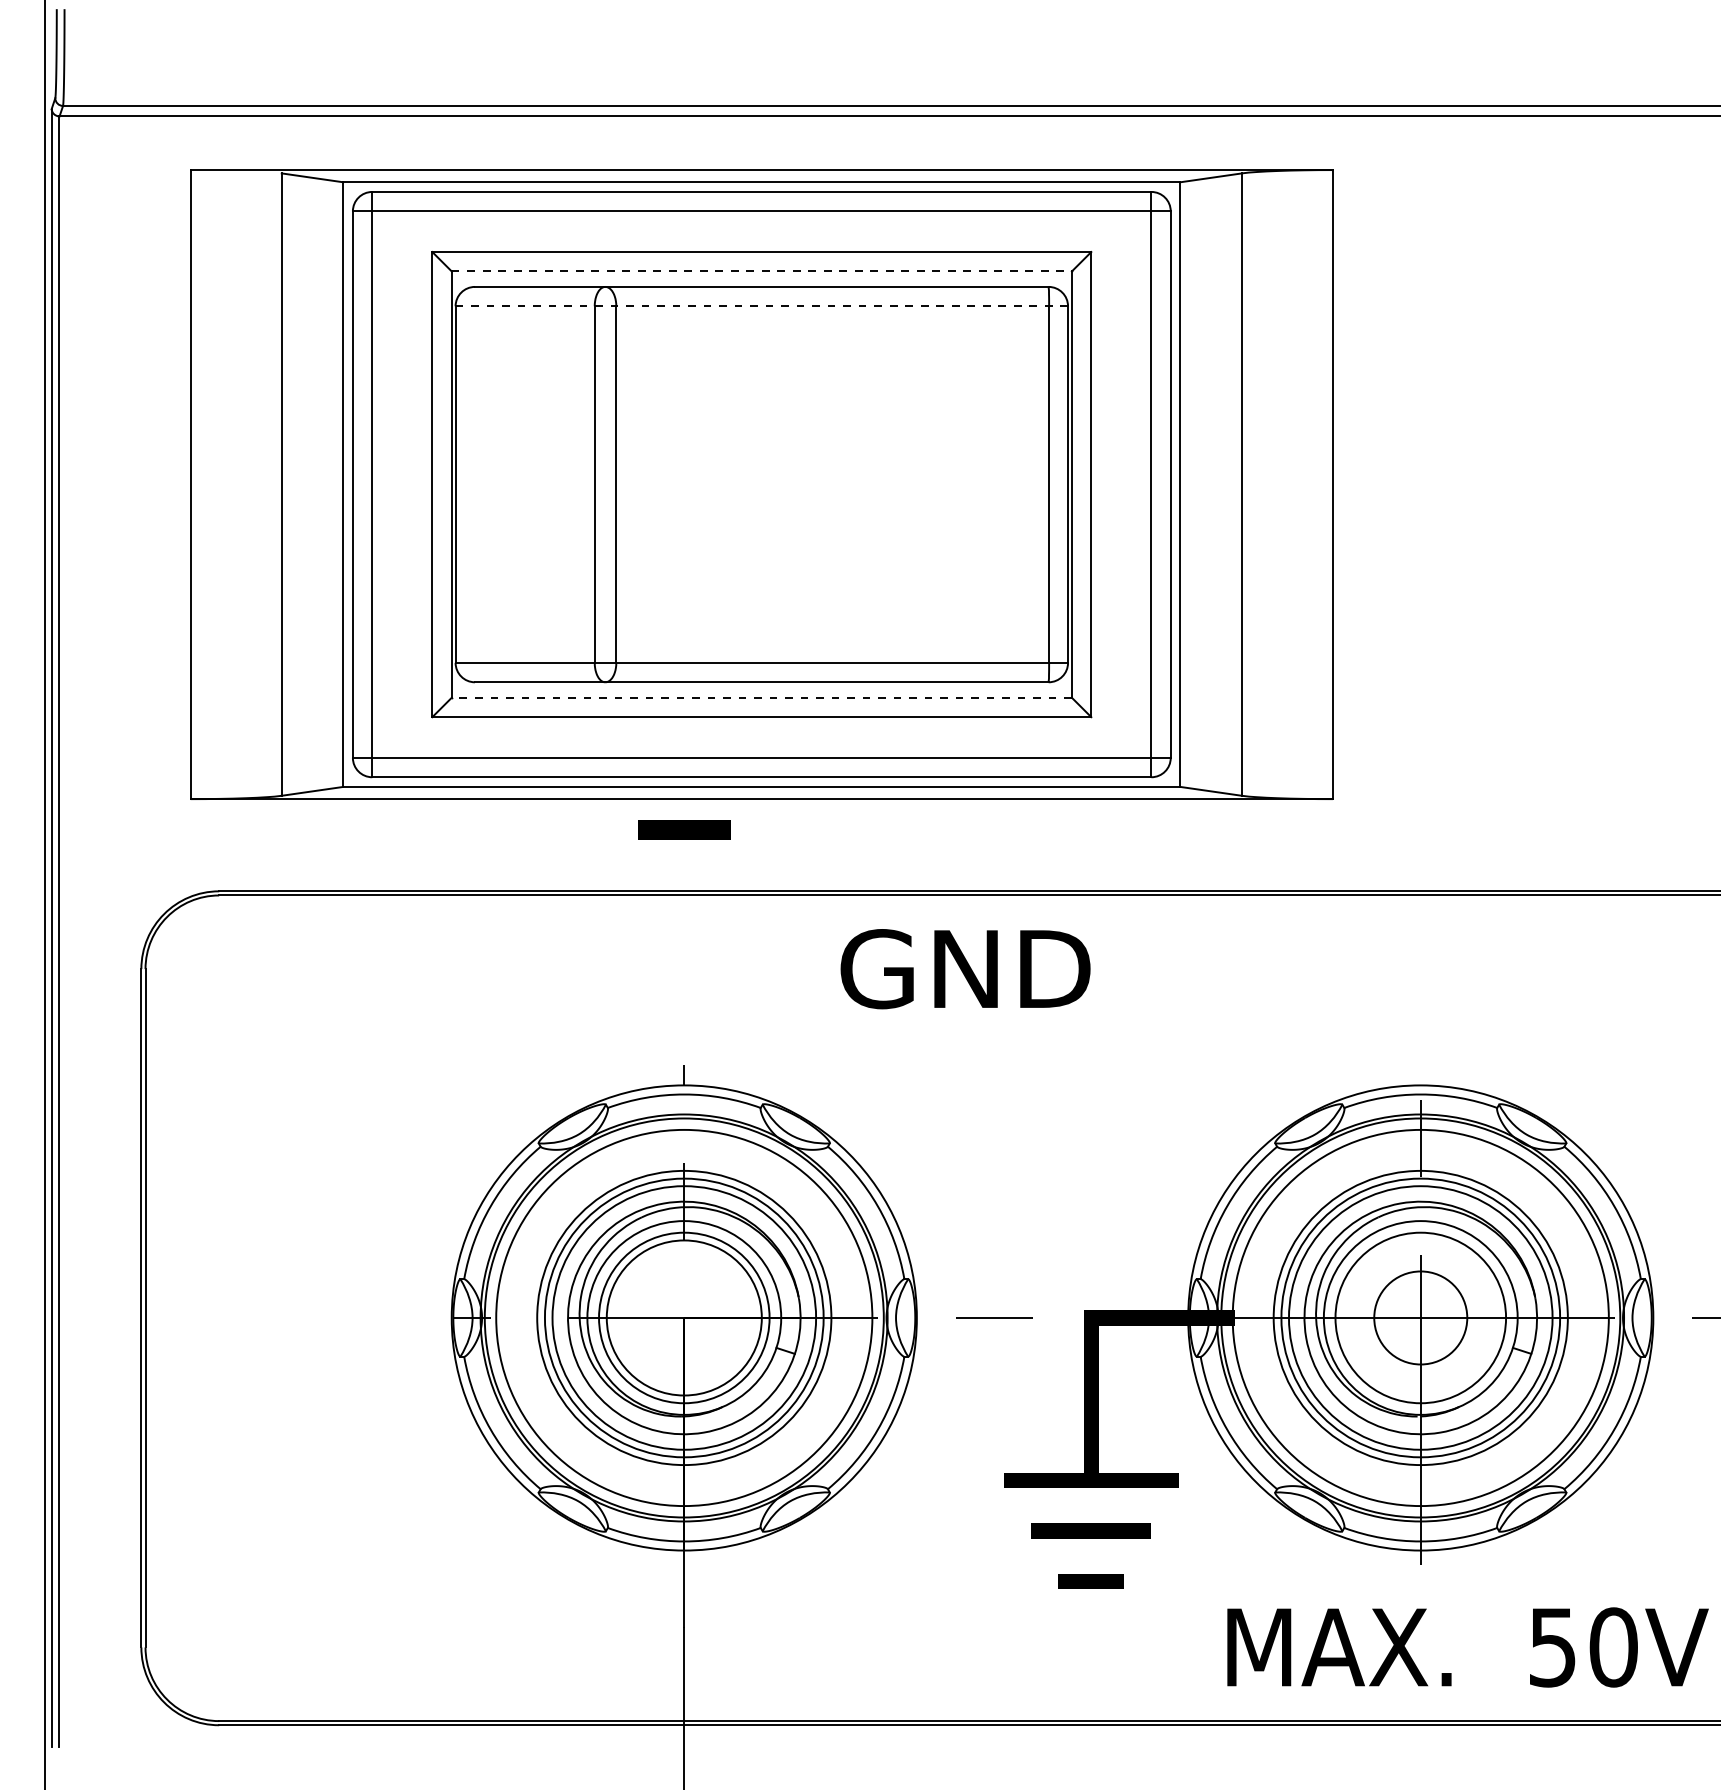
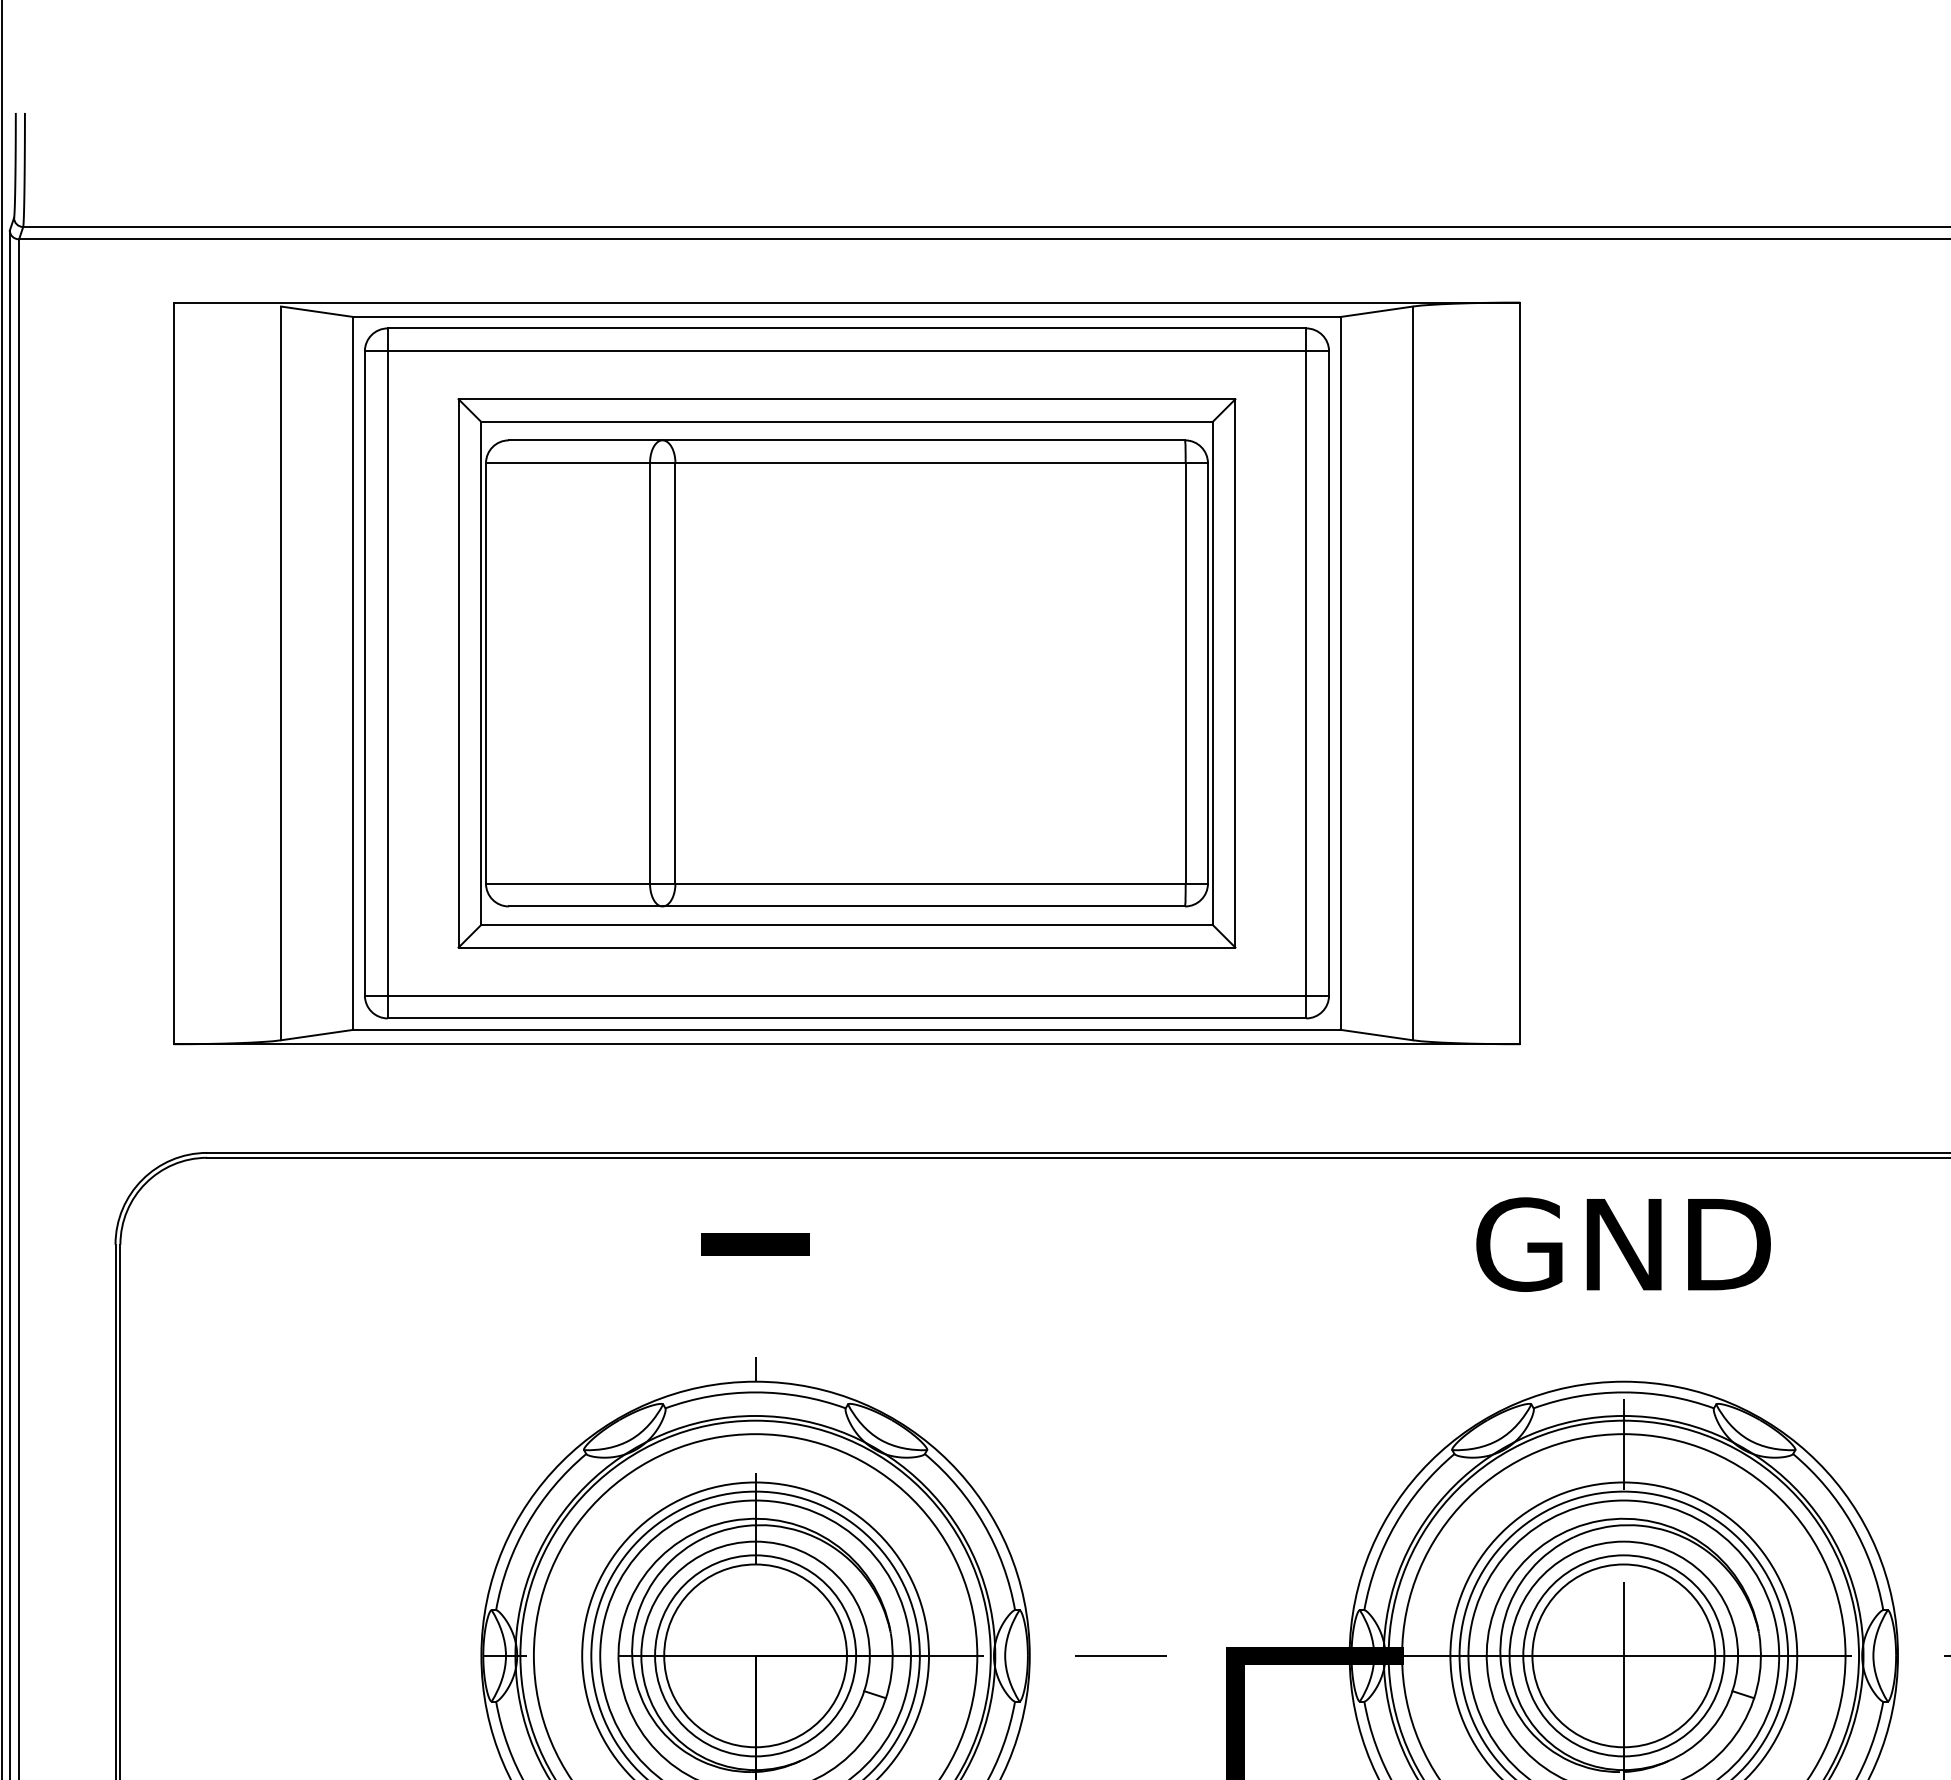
line: (762, 271) -> (847, 422), dashed -> solid
line: (762, 306) -> (847, 463), dashed -> solid
line: (761, 697) -> (846, 924), dashed -> solid
line: (684, 829) -> (755, 1243), moved
text: (965, 969) -> (1623, 1245), moved
circle: (1420, 1317) -> (1623, 1655), size x1.67

